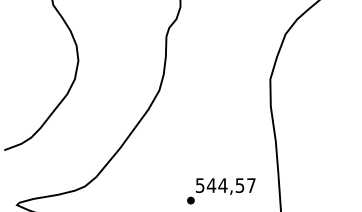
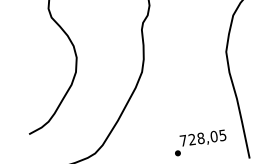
text: (225, 185) -> (202, 138), 544,57 -> 728,05

